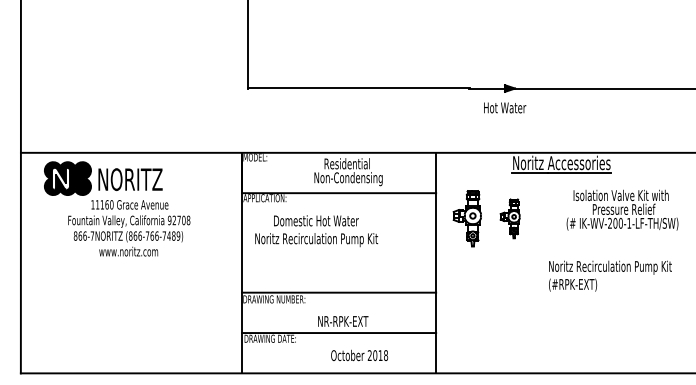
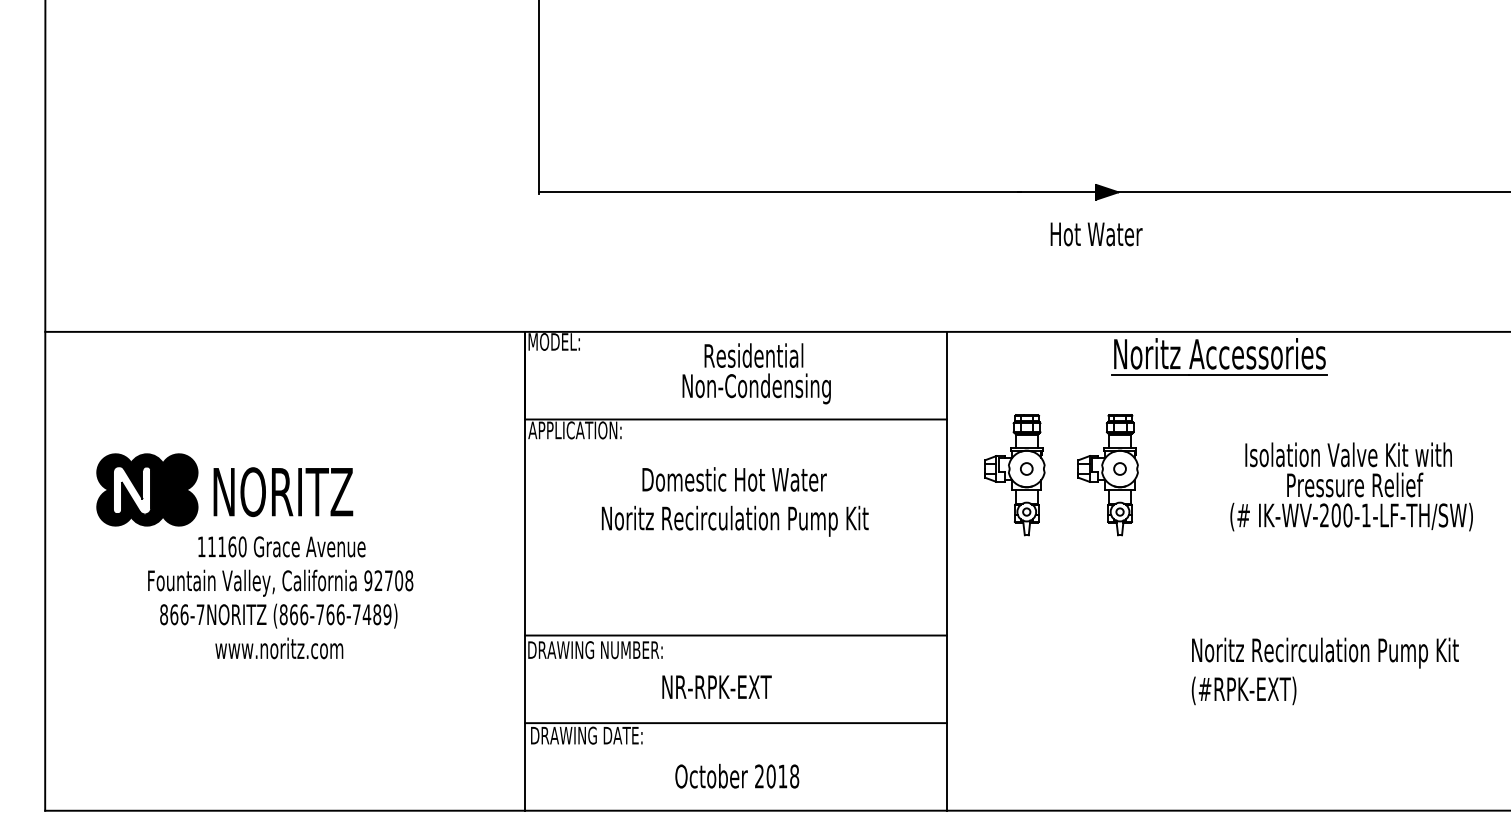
part: (117, 208) -> (254, 554), moved
text: (622, 209) -> (1351, 485), moved
part: (509, 218) -> (1106, 474), size x1.43
text: (316, 231) -> (734, 502), moved
text: (610, 275) -> (1325, 669), moved
text: (343, 321) -> (717, 687), moved
text: (359, 355) -> (737, 776), moved

